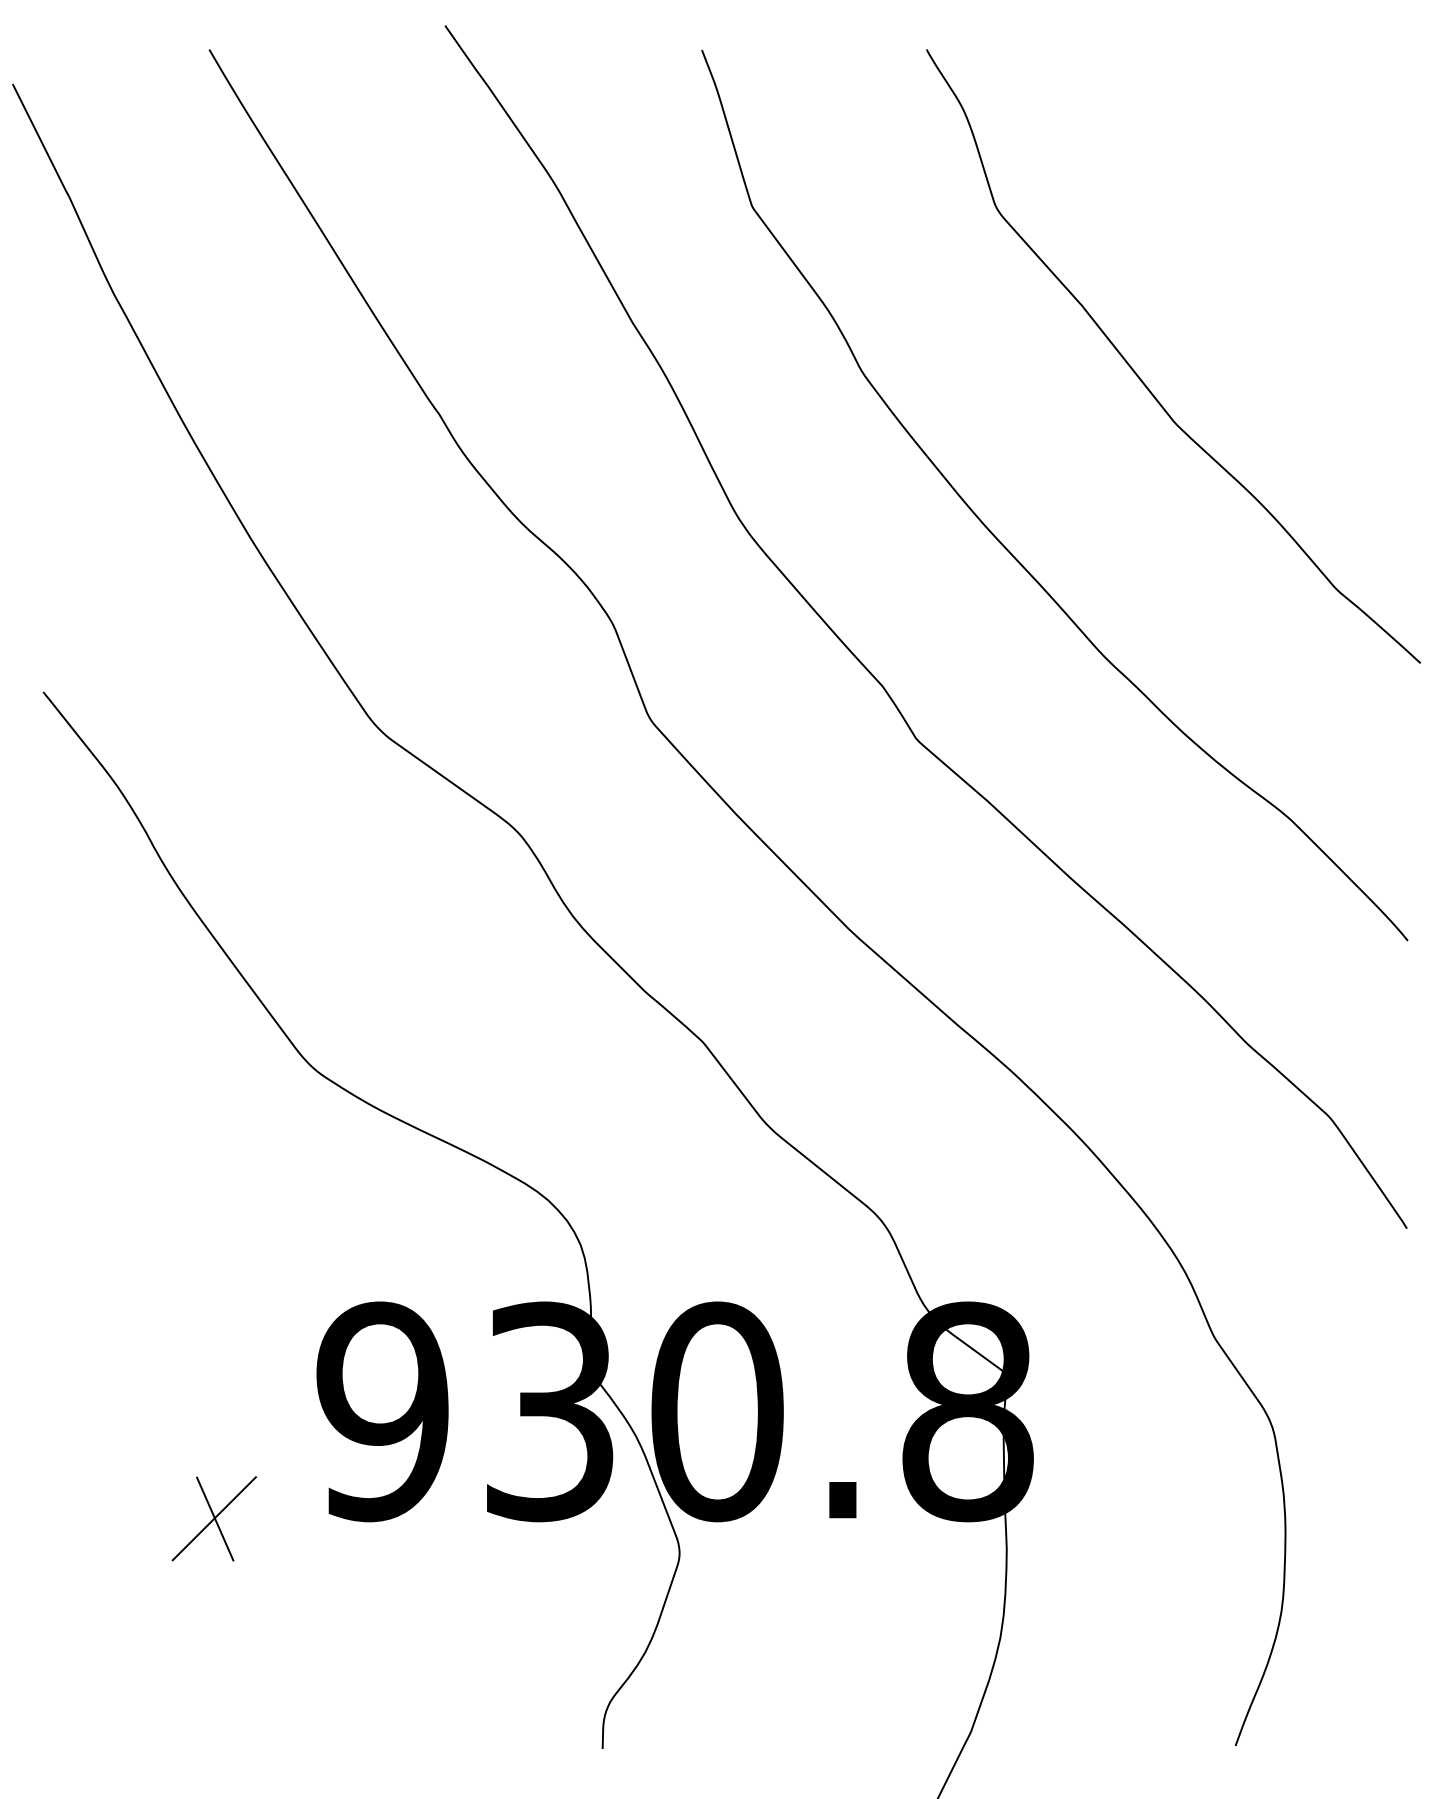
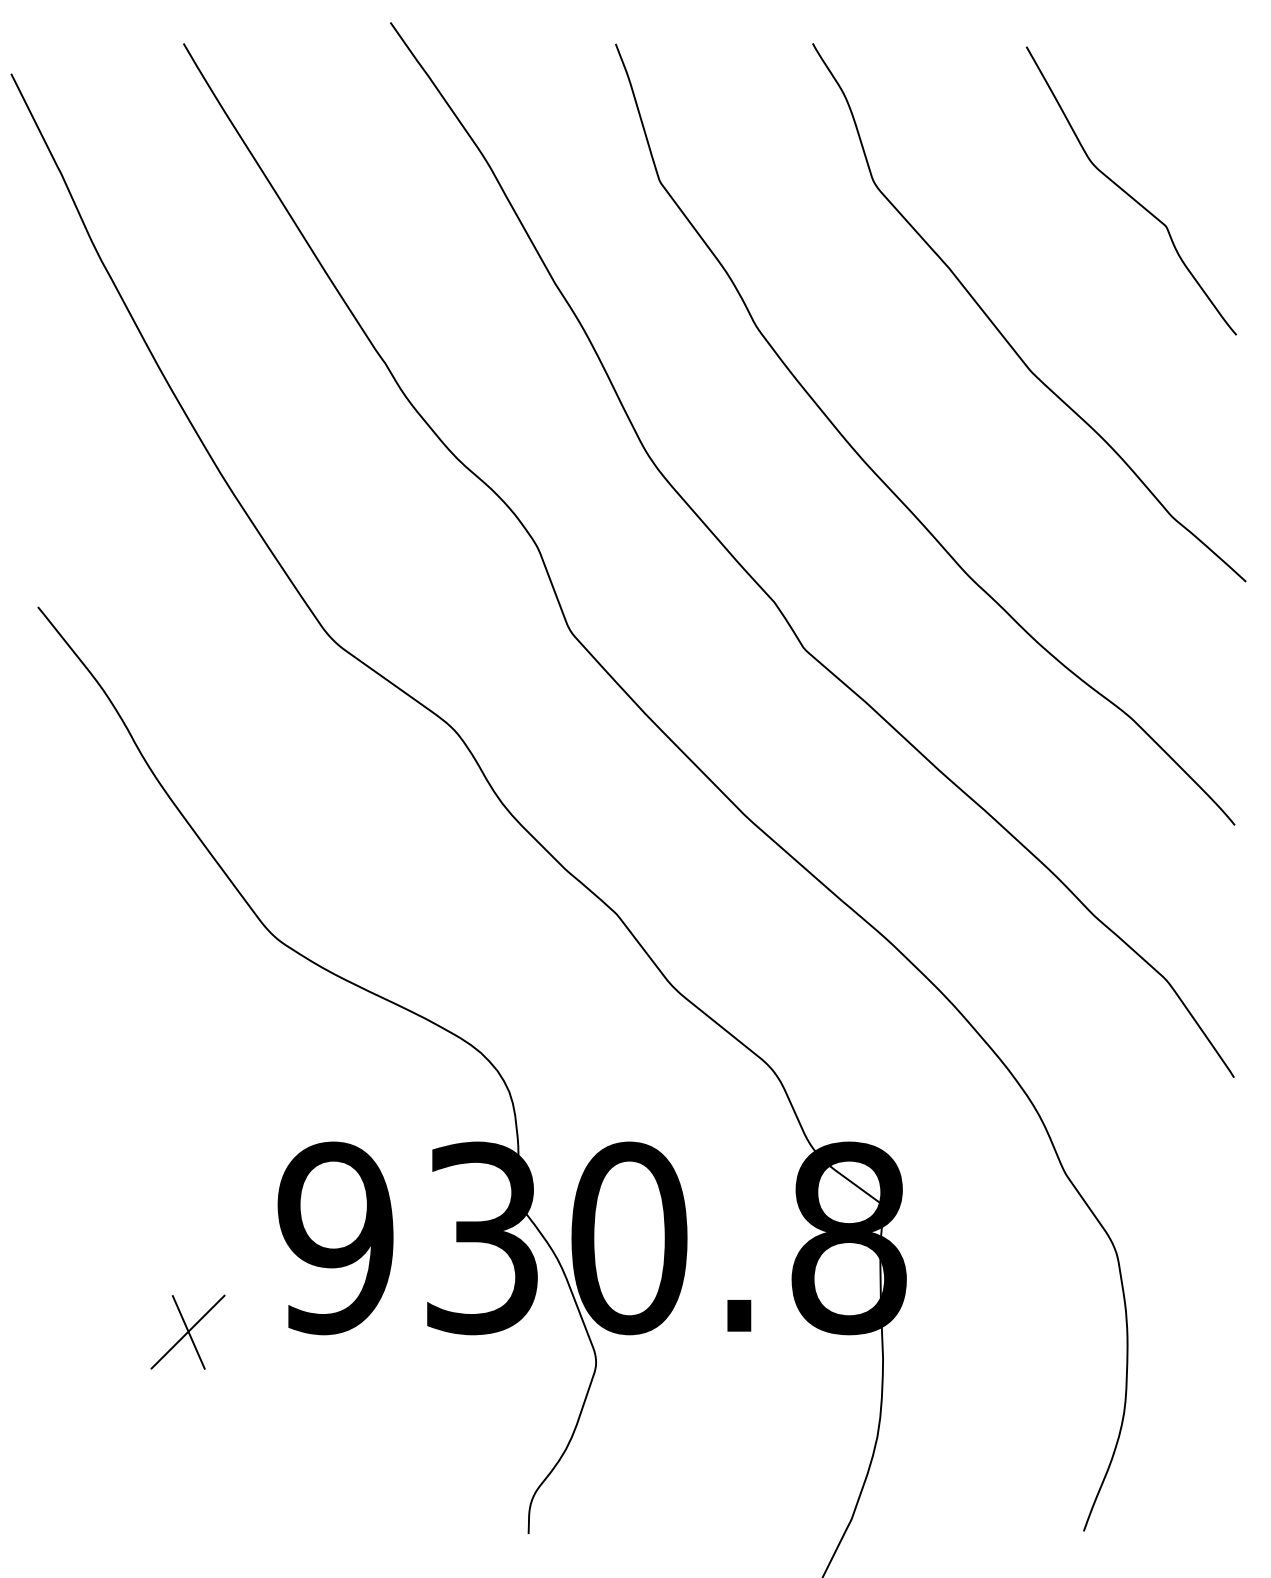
curve: (1286, 220) -> (1128, 193), added

